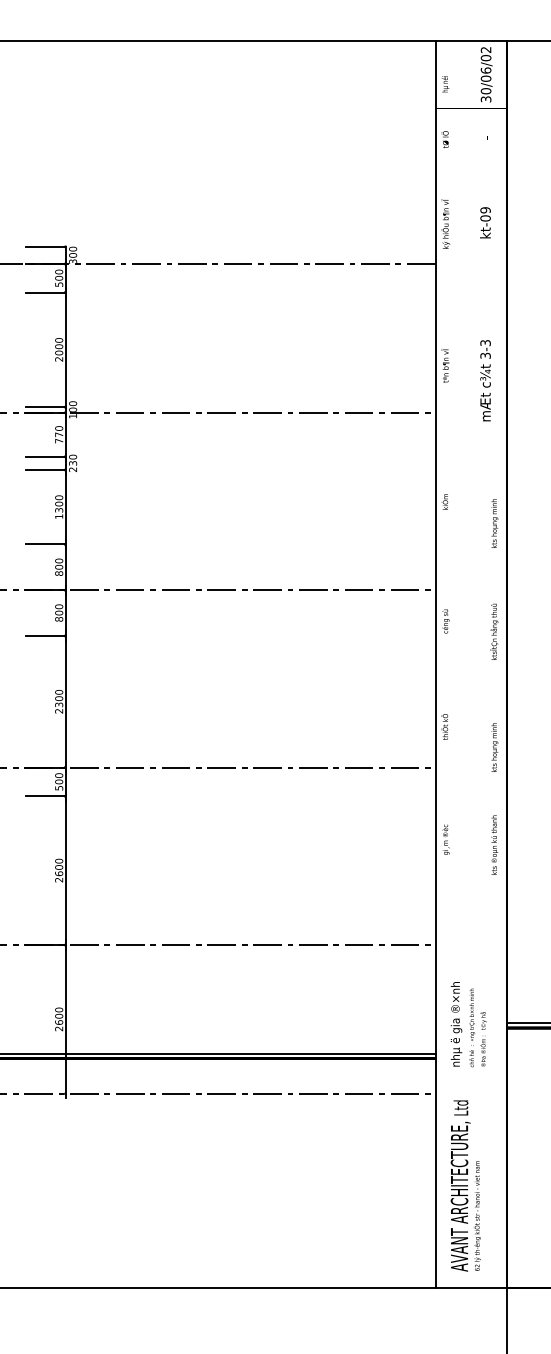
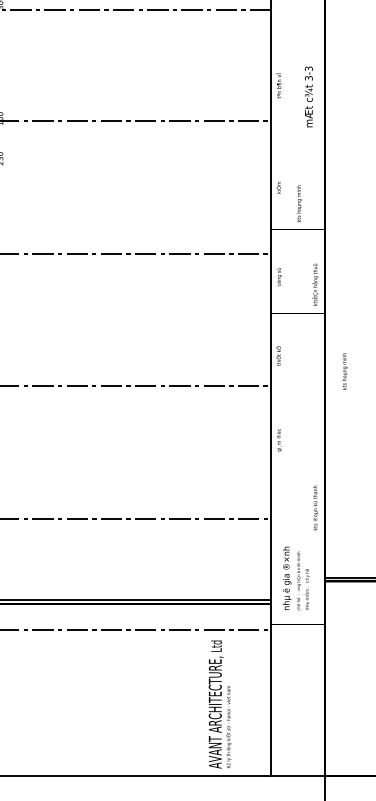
text: (494, 523) -> (299, 203), moved
text: (494, 747) -> (344, 371), moved
text: (494, 844) -> (315, 507), moved
text: (465, 1185) -> (219, 704), moved

